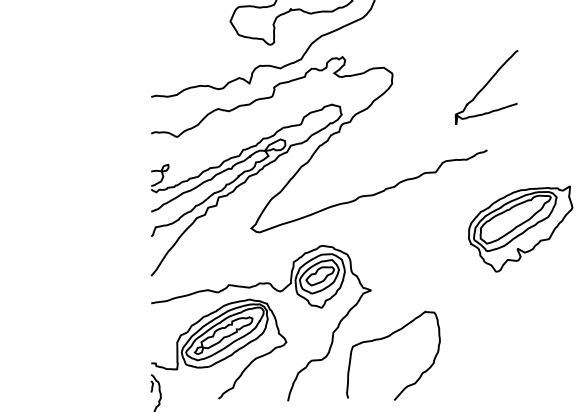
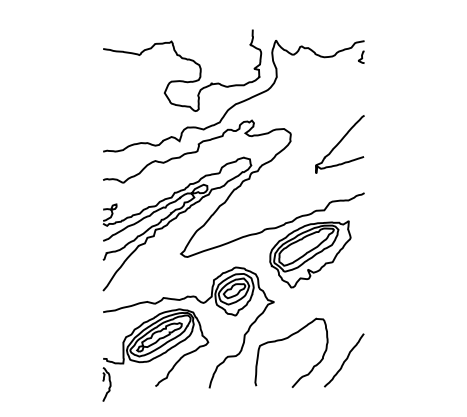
curve: (486, 86) -> (339, 143), moved
part: (520, 229) -> (310, 254), moved
curve: (461, 365) -> (344, 360), added

